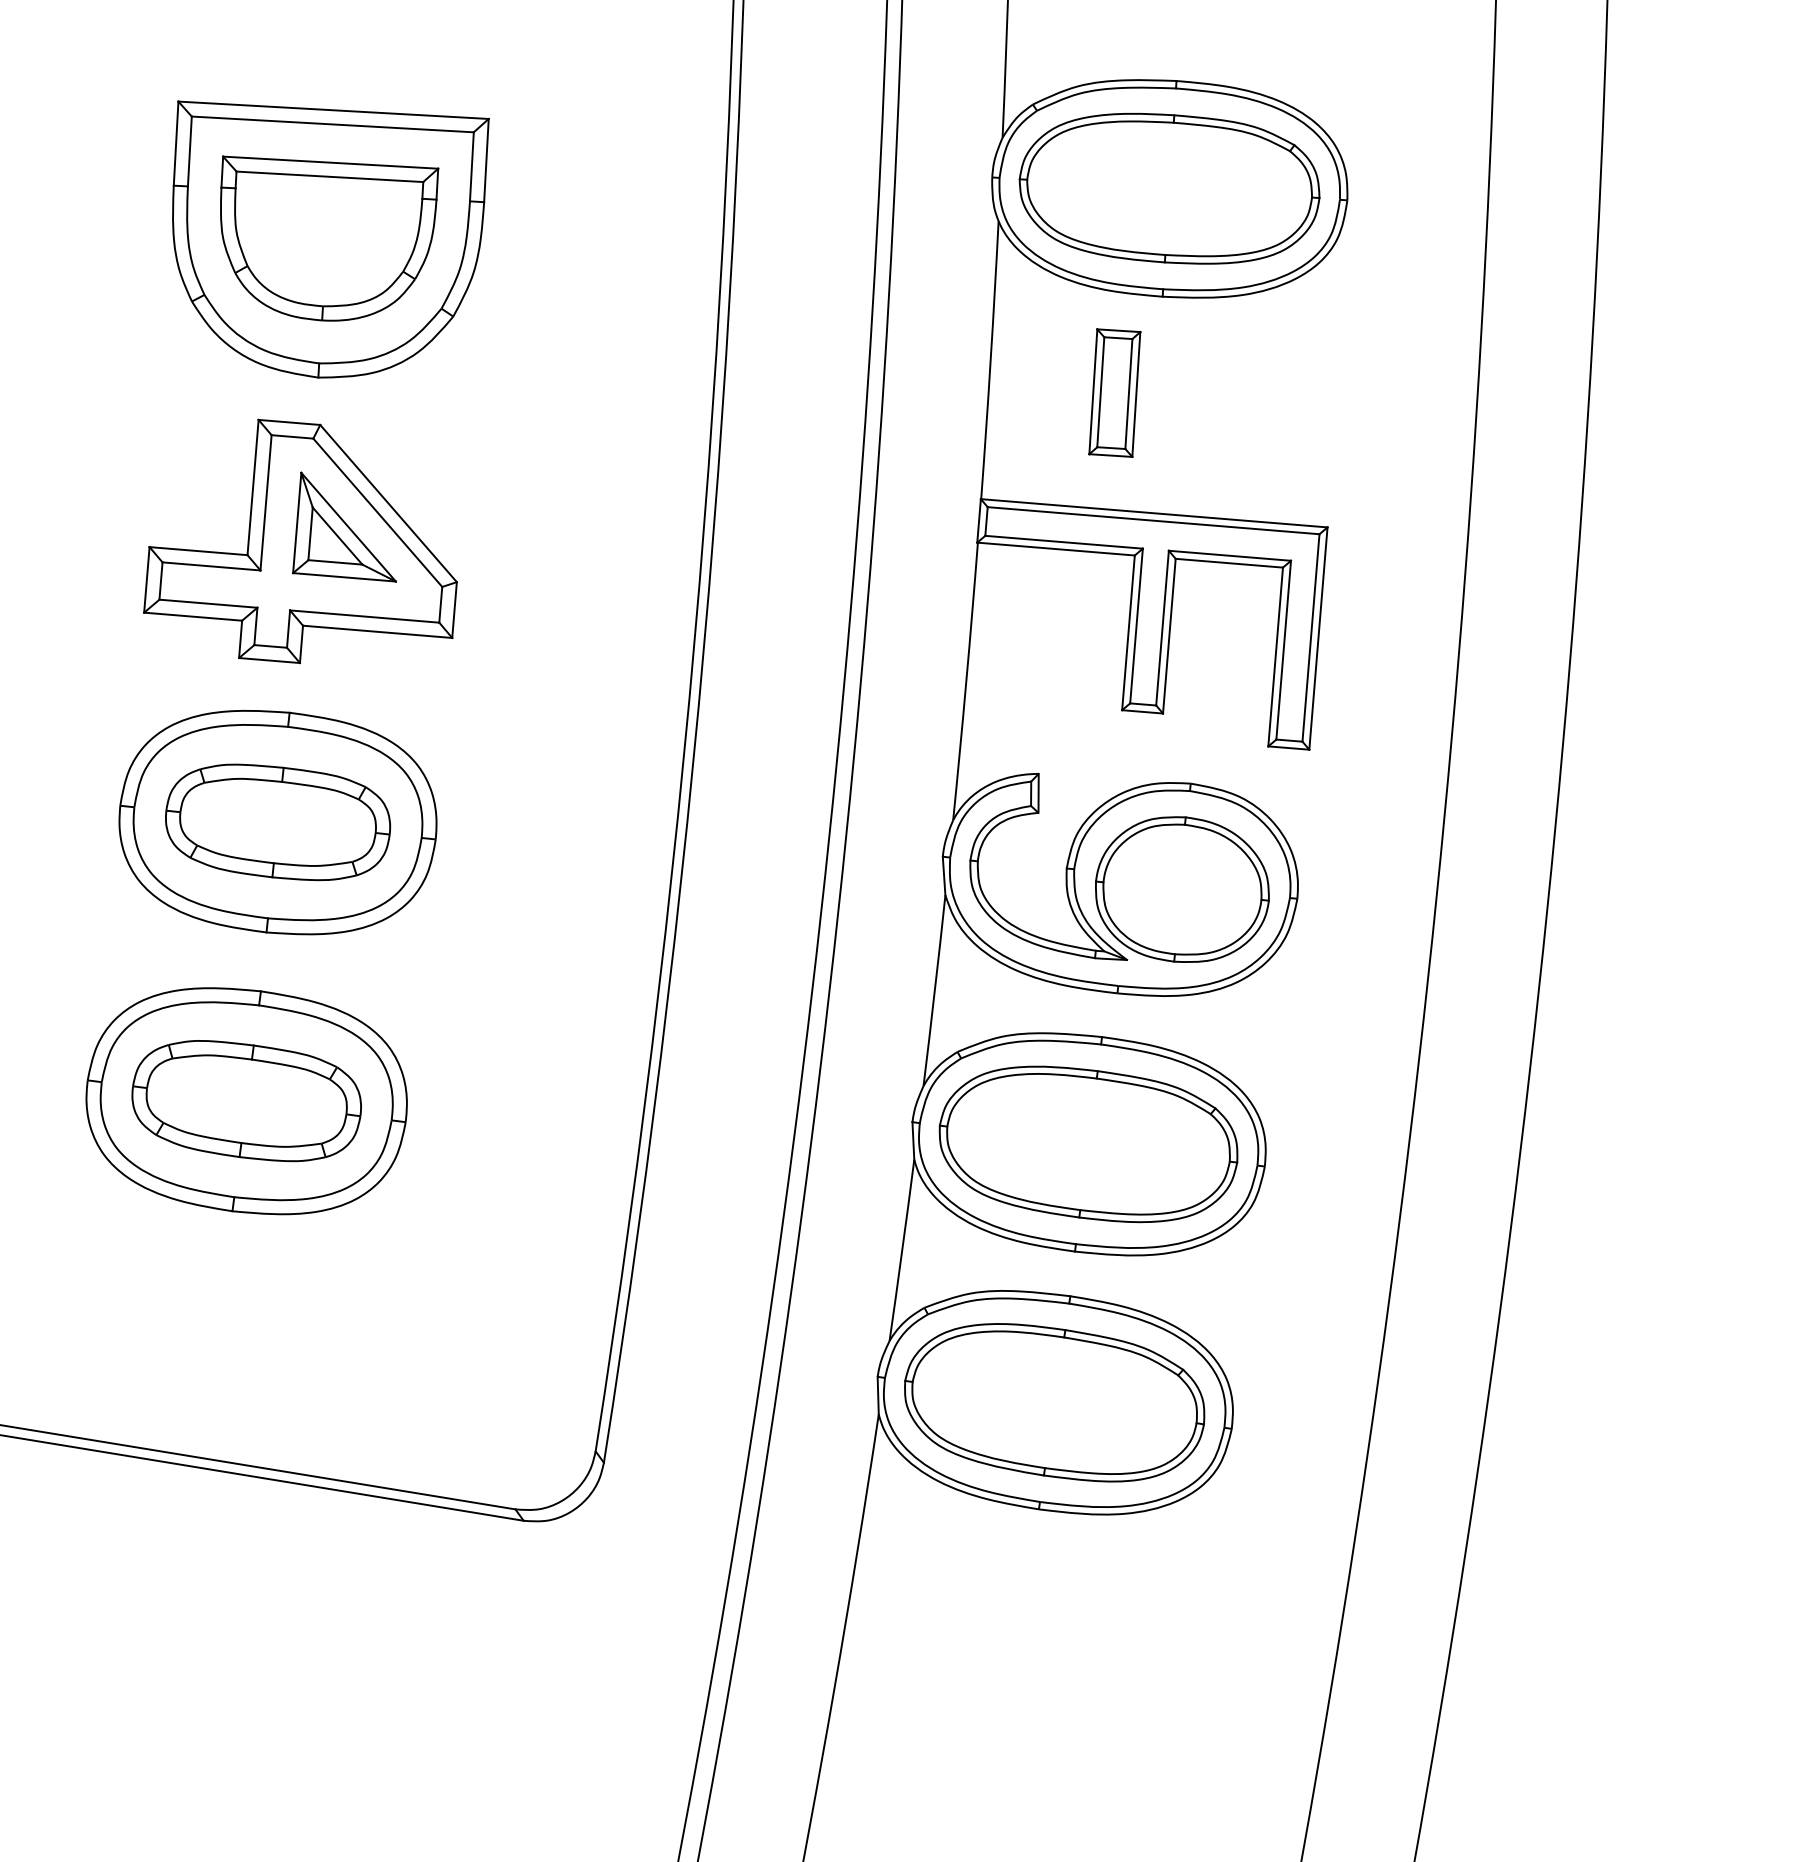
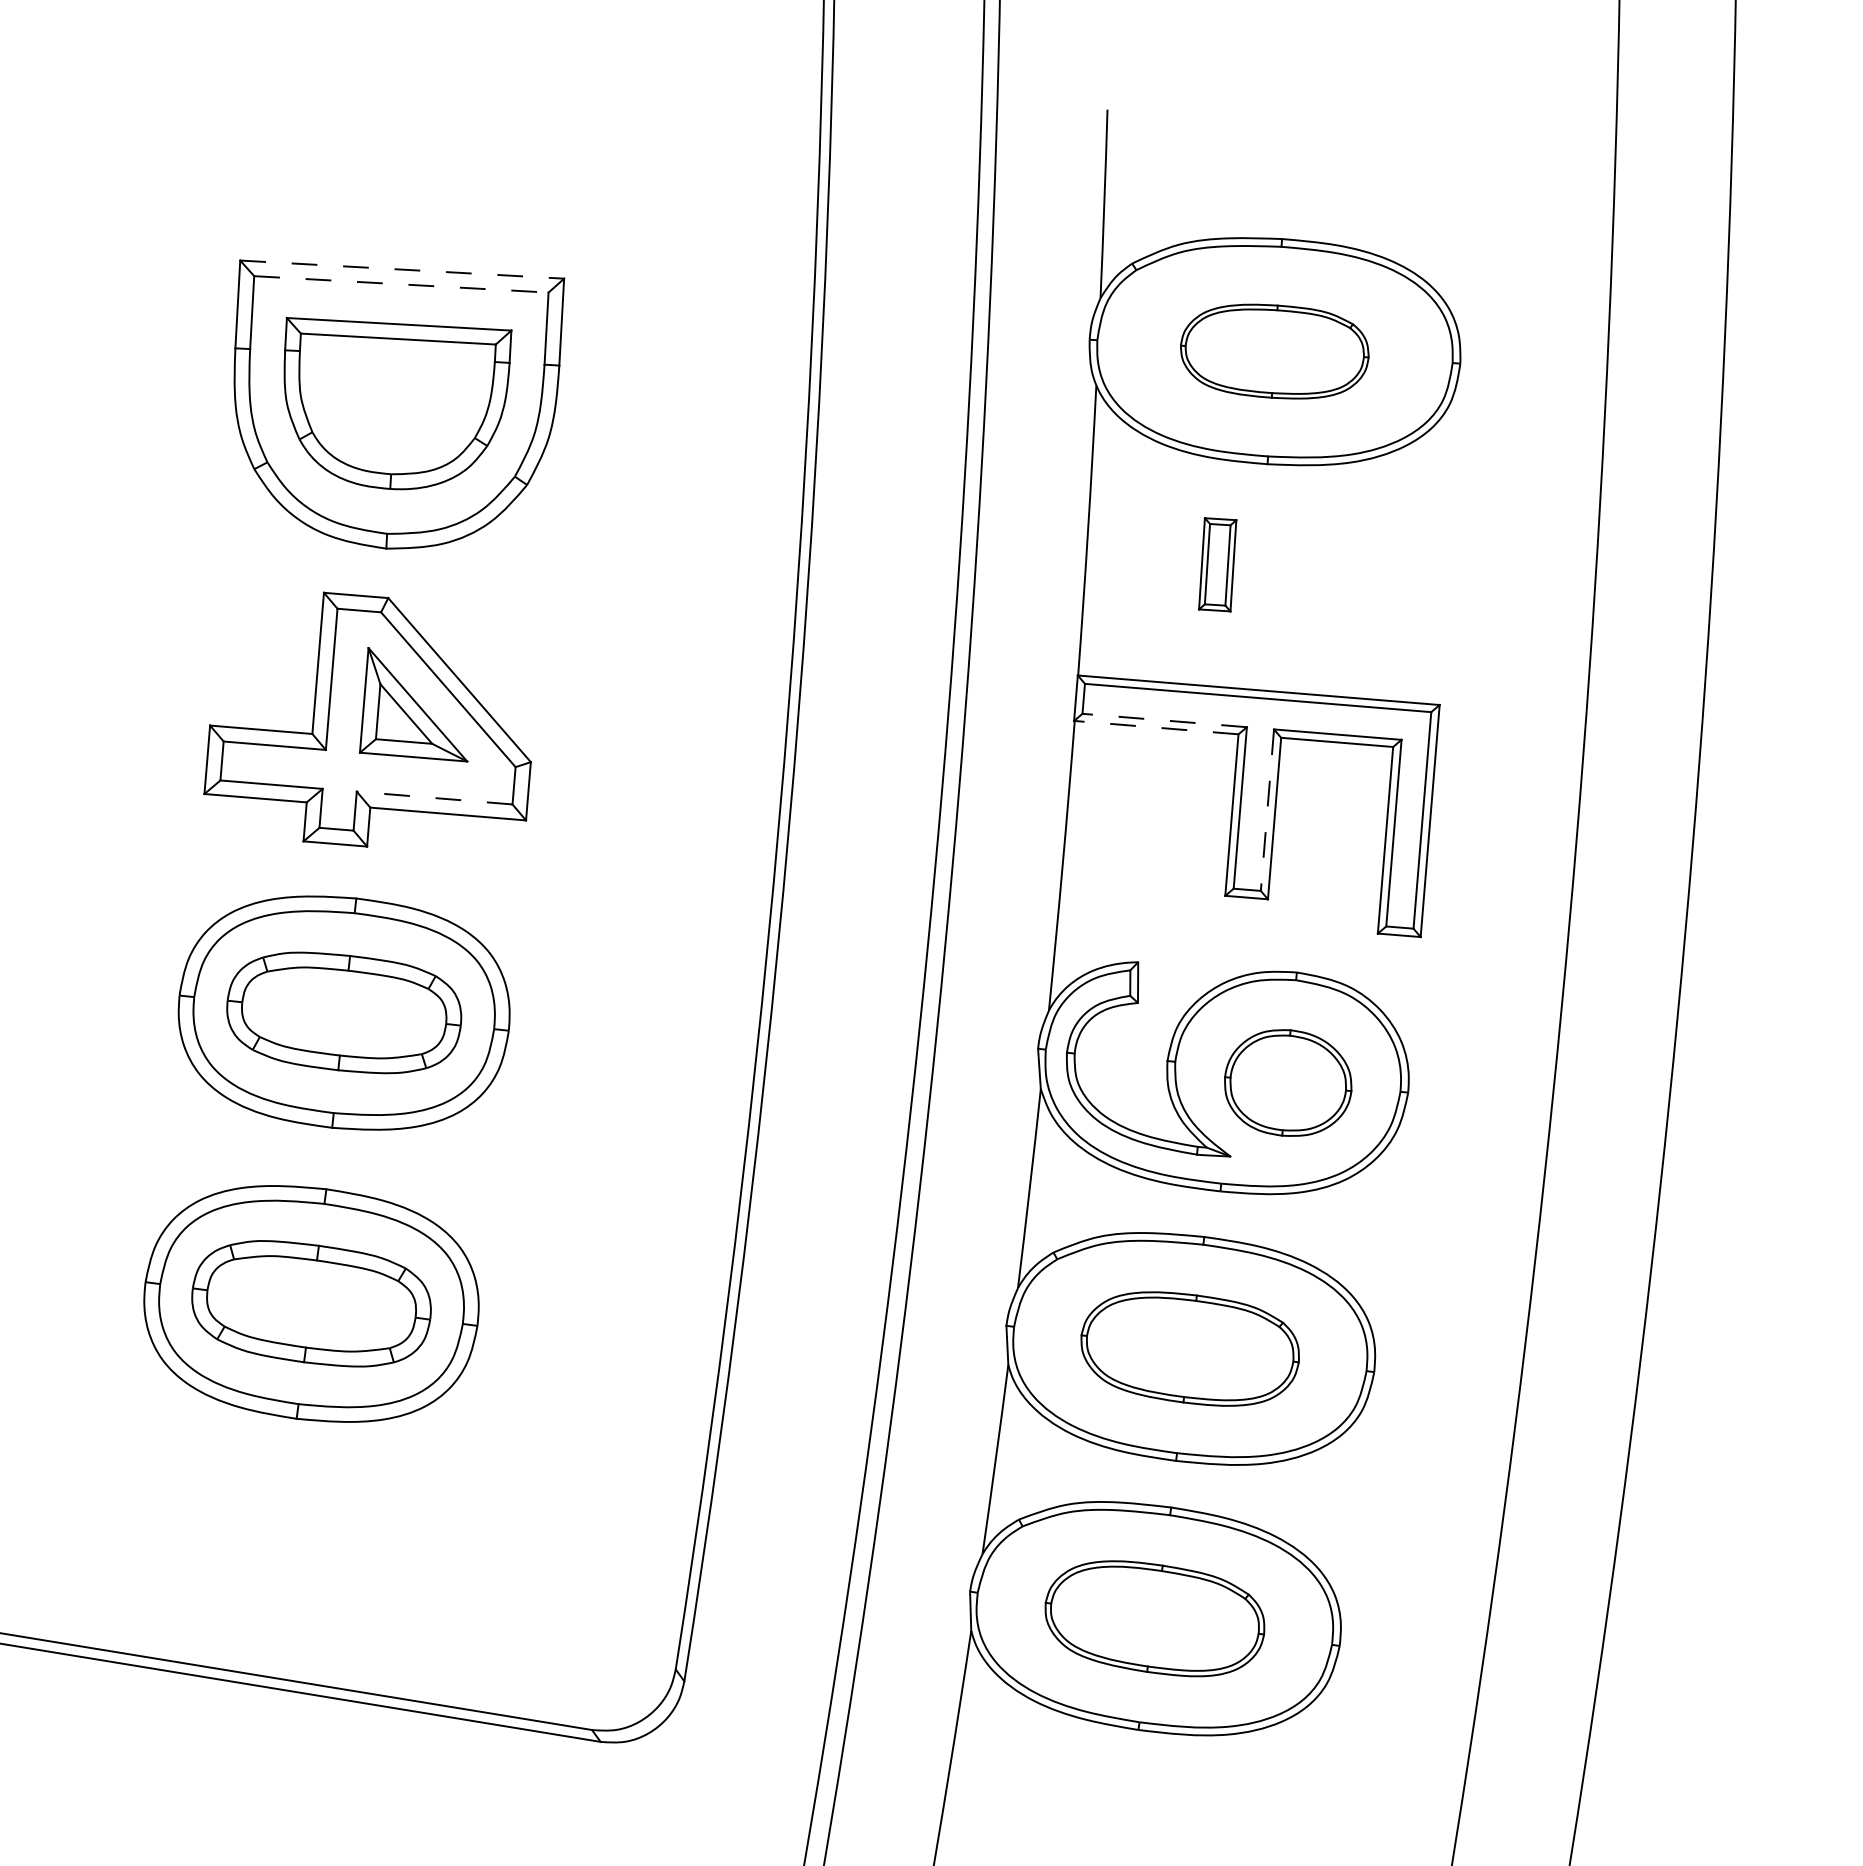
line: (334, 110) -> (403, 269), solid -> dashed
line: (333, 124) -> (402, 284), solid -> dashed
part: (1169, 188) -> (1274, 351), size x0.6
part: (1114, 392) -> (1217, 564), size x0.7
line: (1063, 542) -> (1164, 720), solid -> dashed
line: (1056, 549) -> (1156, 728), solid -> dashed
line: (364, 616) -> (434, 798), solid -> dashed
line: (1162, 628) -> (1267, 810), solid -> dashed
part: (1182, 889) -> (1288, 1082), size x0.7
part: (1088, 1144) -> (1190, 1349), size x0.7
part: (1054, 1402) -> (1154, 1618), size x0.7

